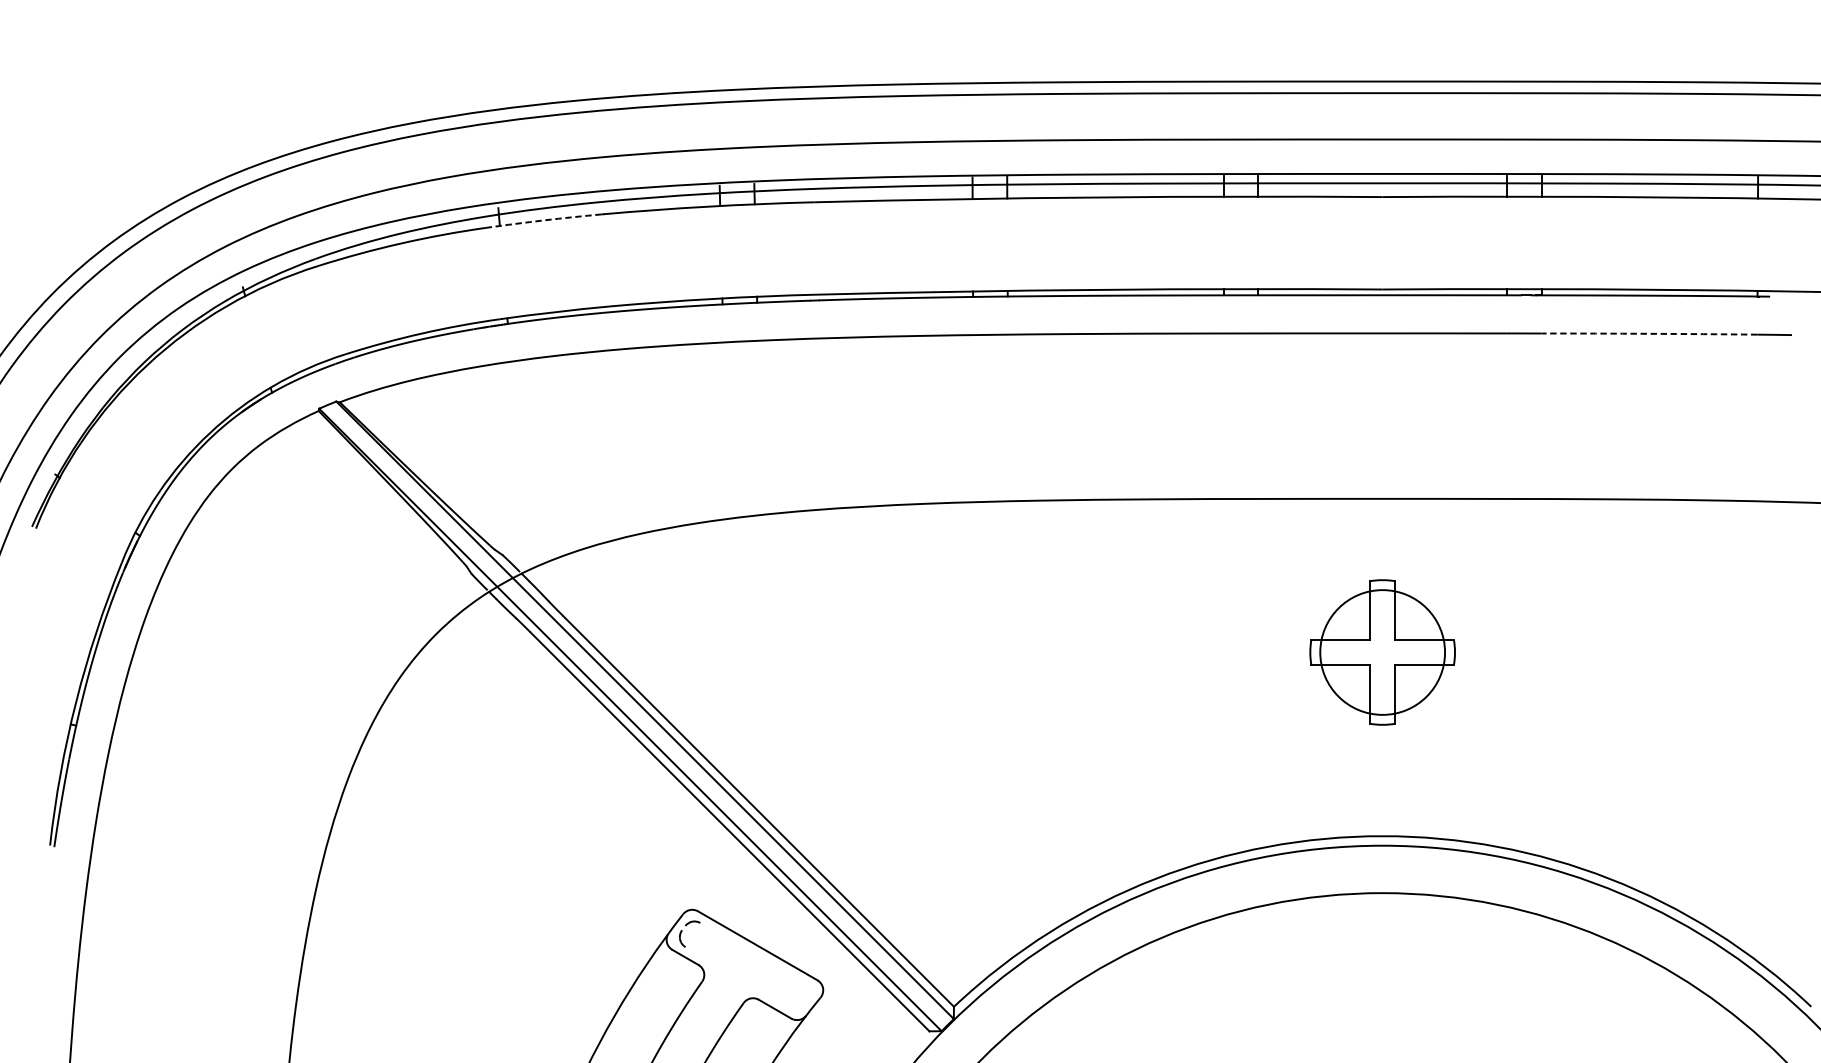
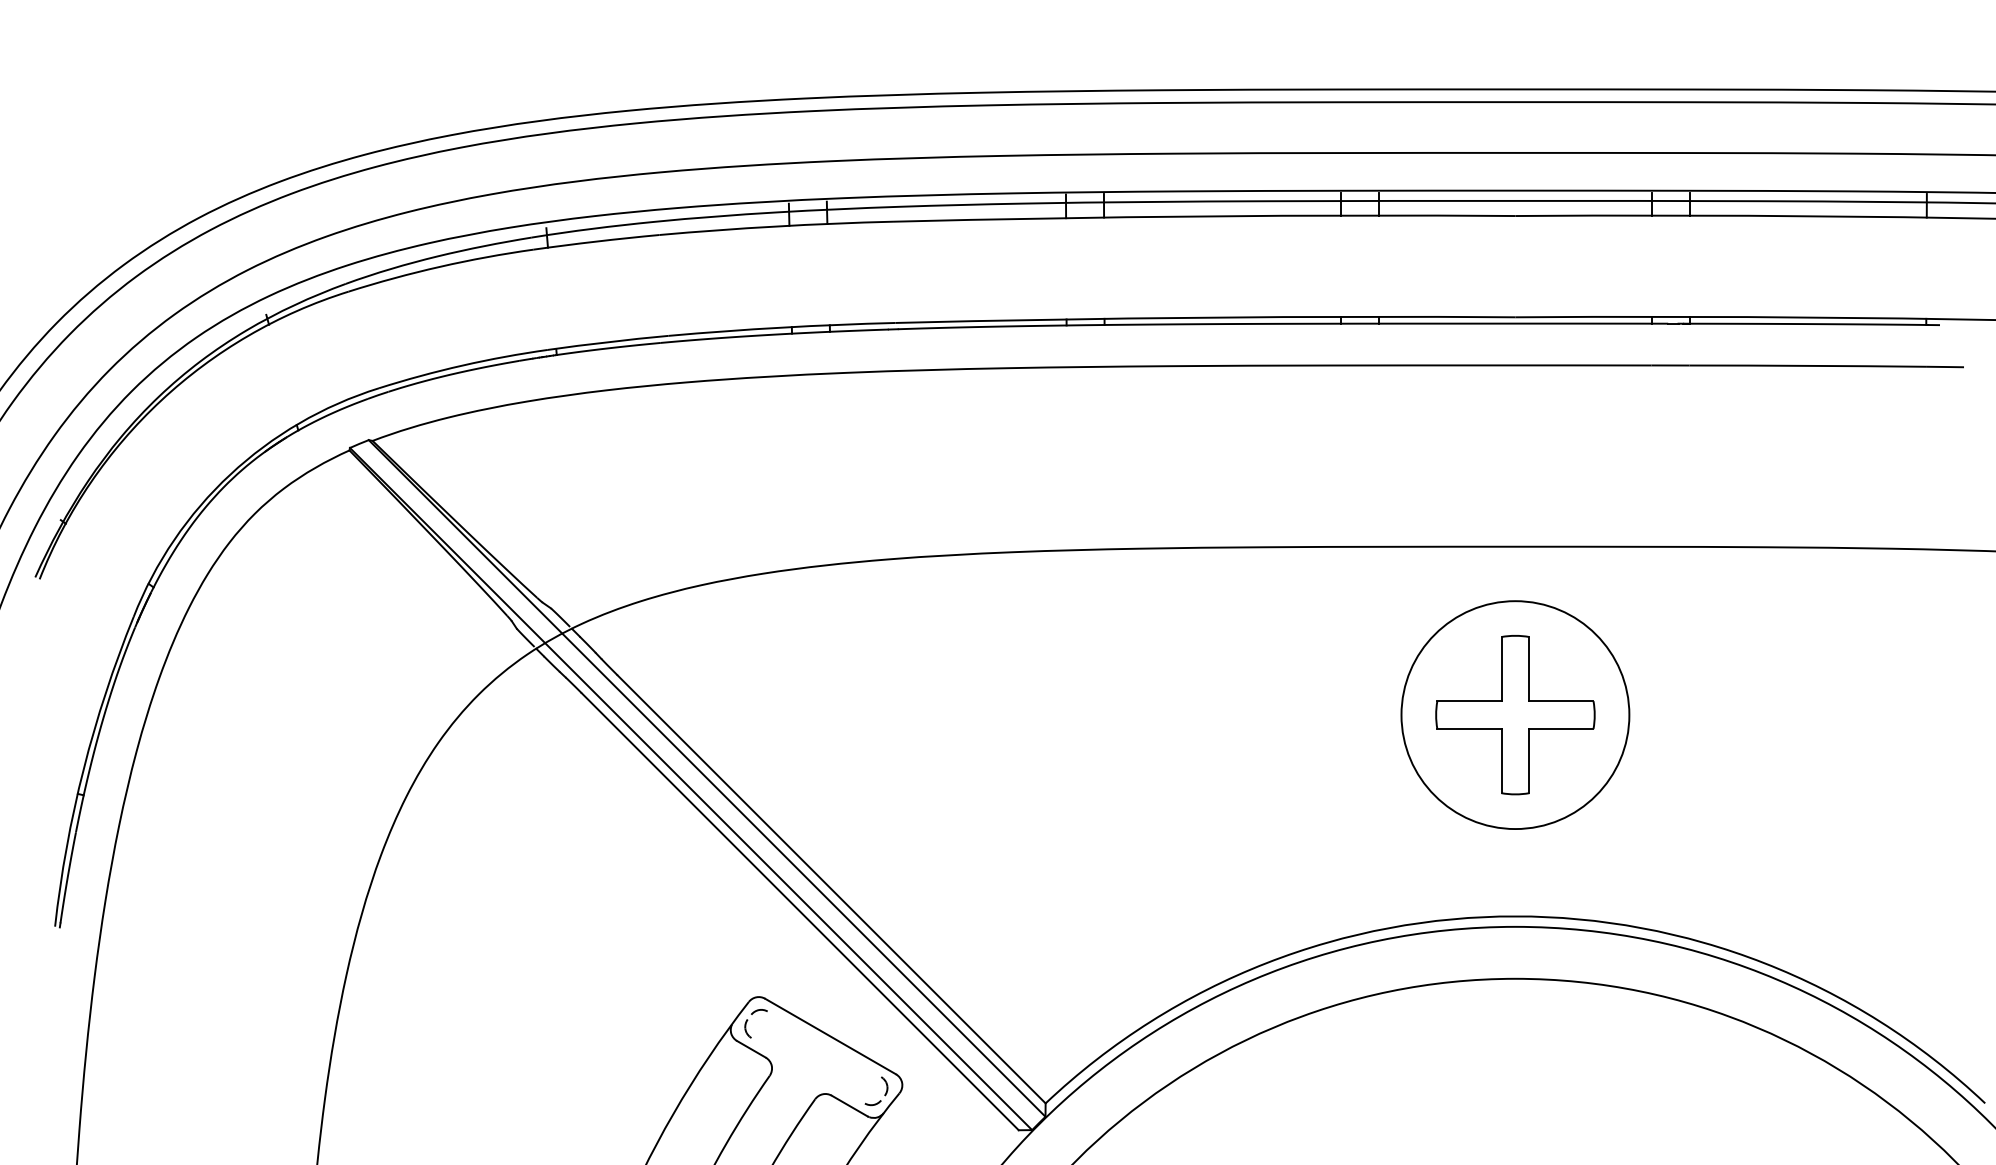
arc: (544, 220) -> (596, 241), dashed -> solid
arc: (1649, 333) -> (1807, 365), dashed -> solid
circle: (1382, 652) -> (1515, 715), size x1.67
part: (806, 998) -> (884, 1094), added

